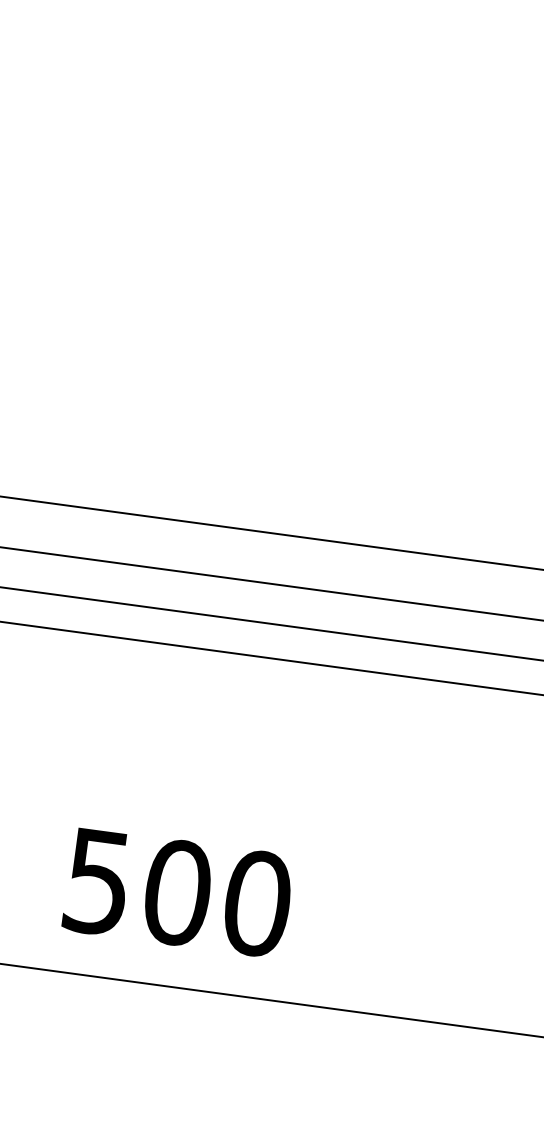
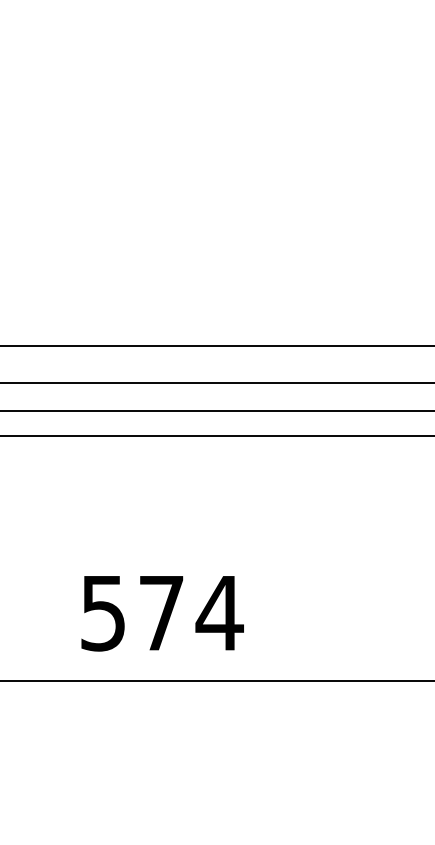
text: (217, 897) -> (190, 612), 500 -> 574

